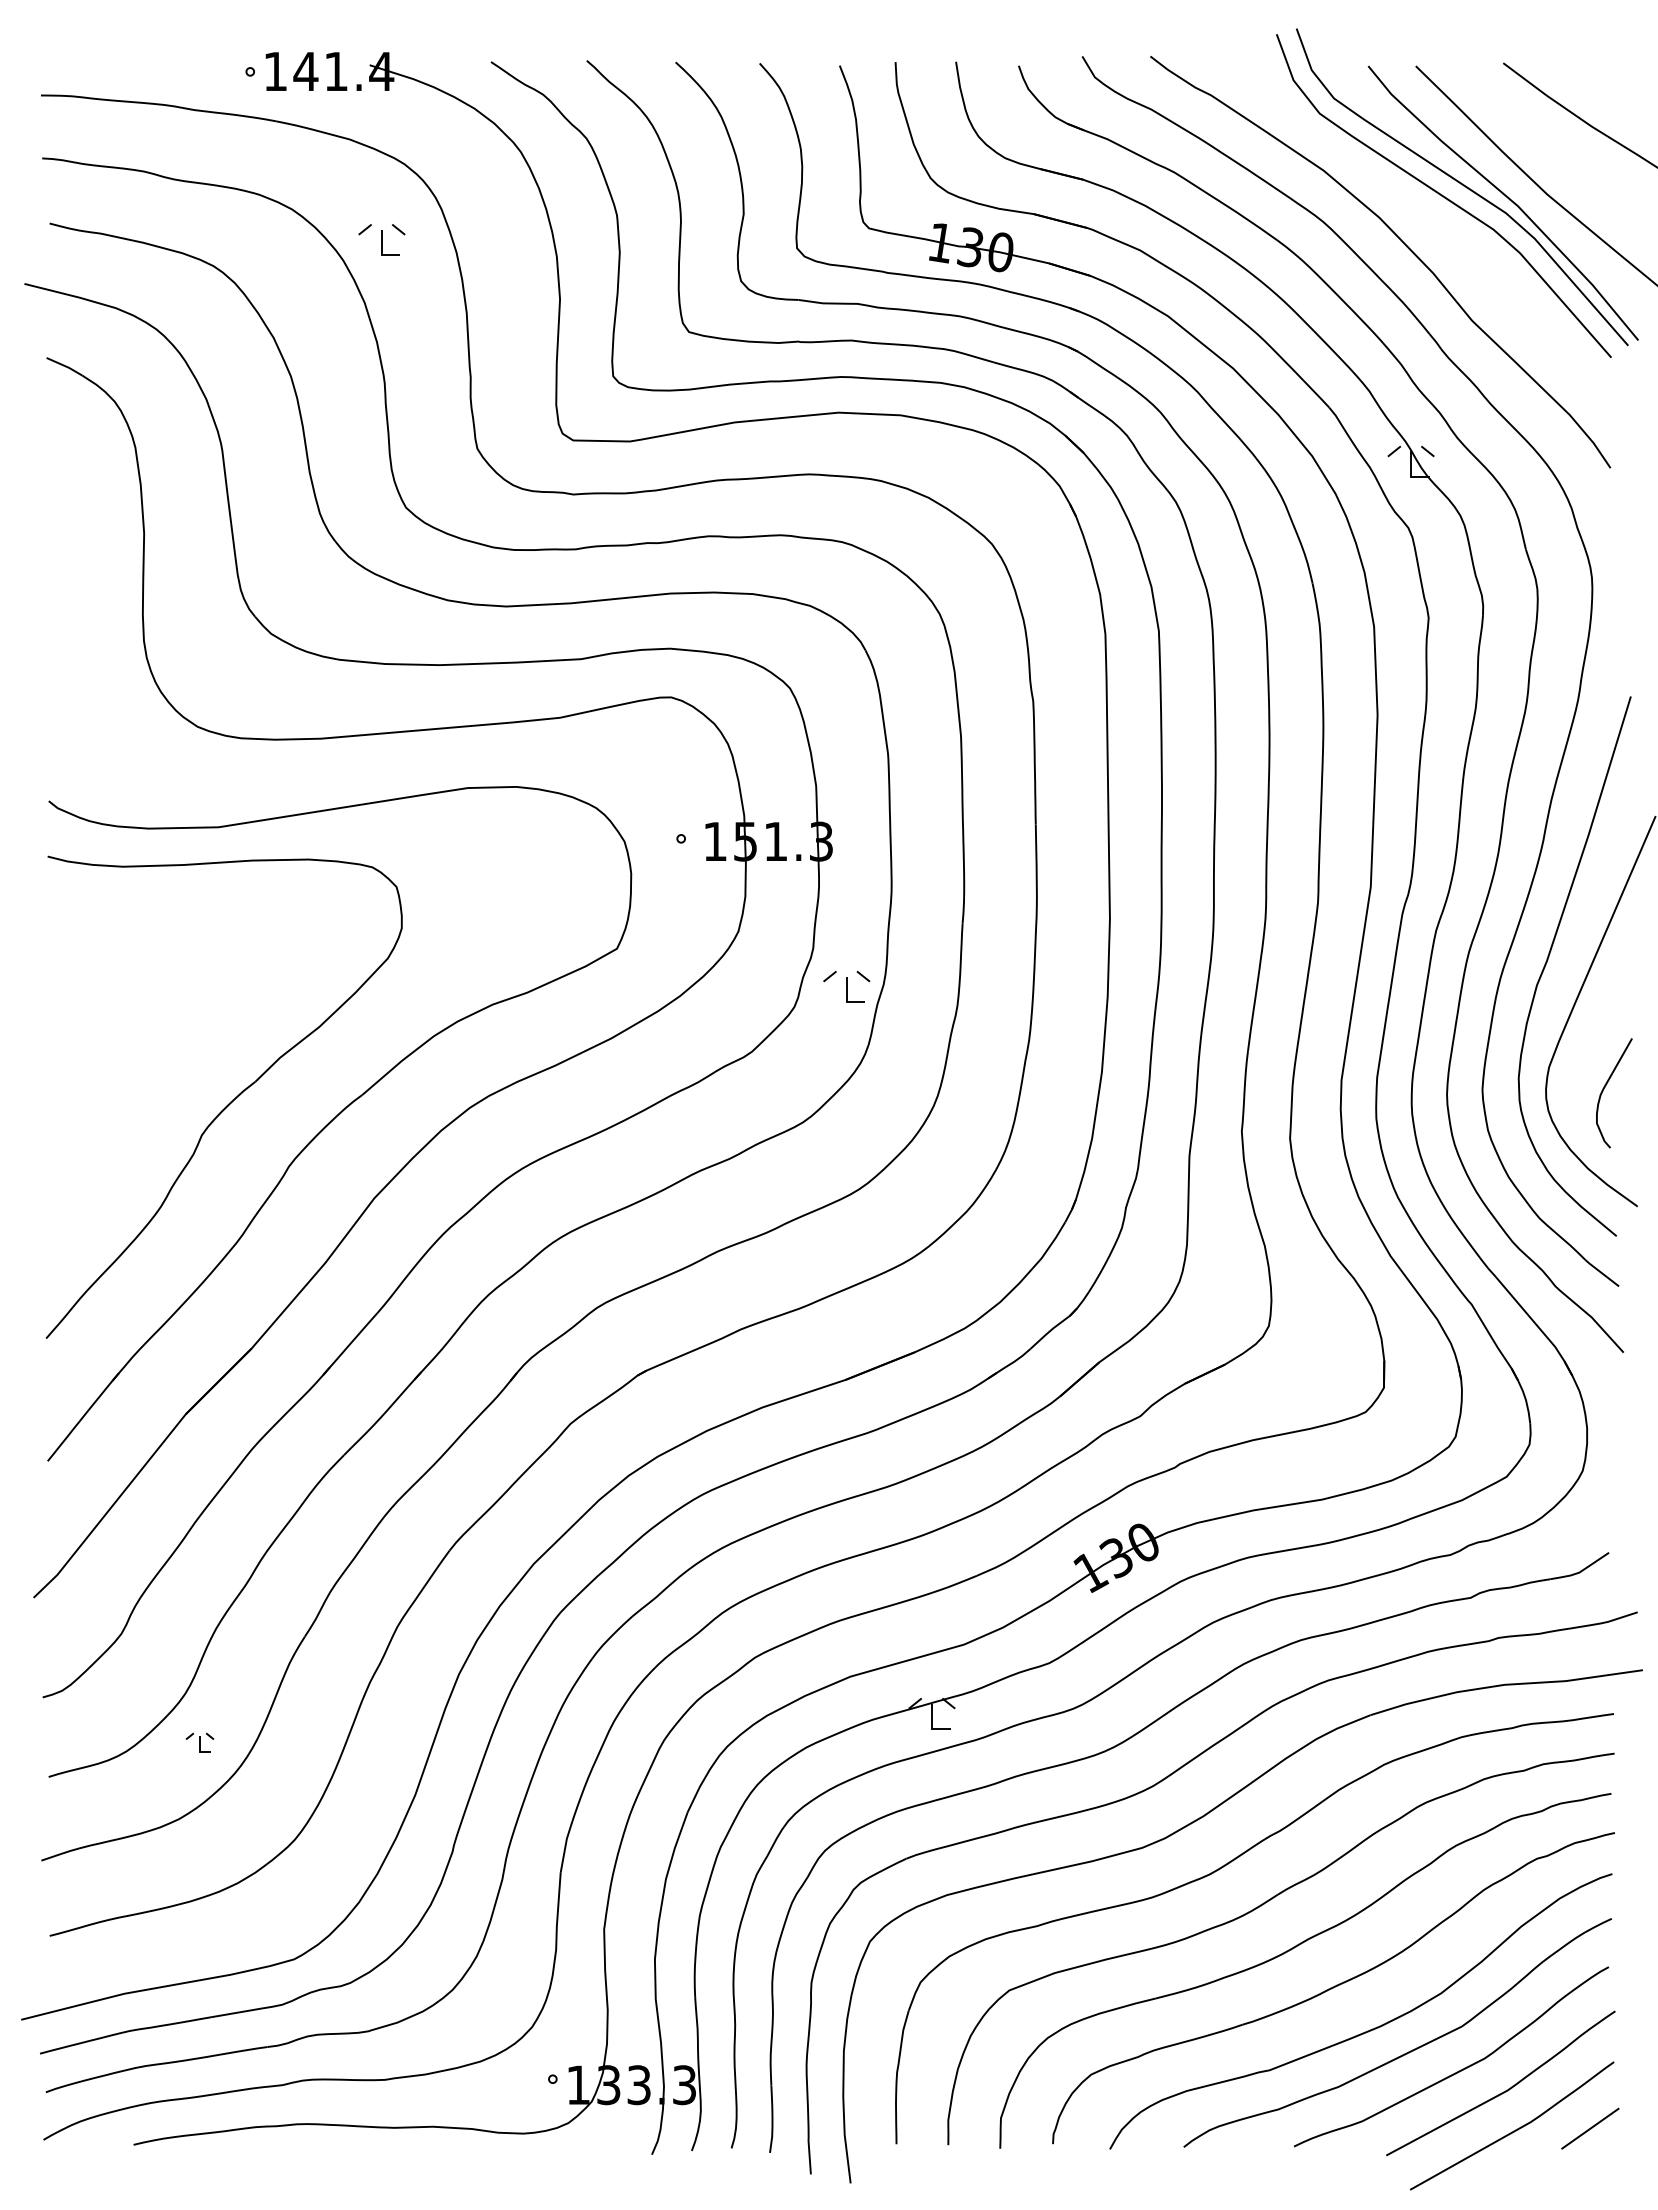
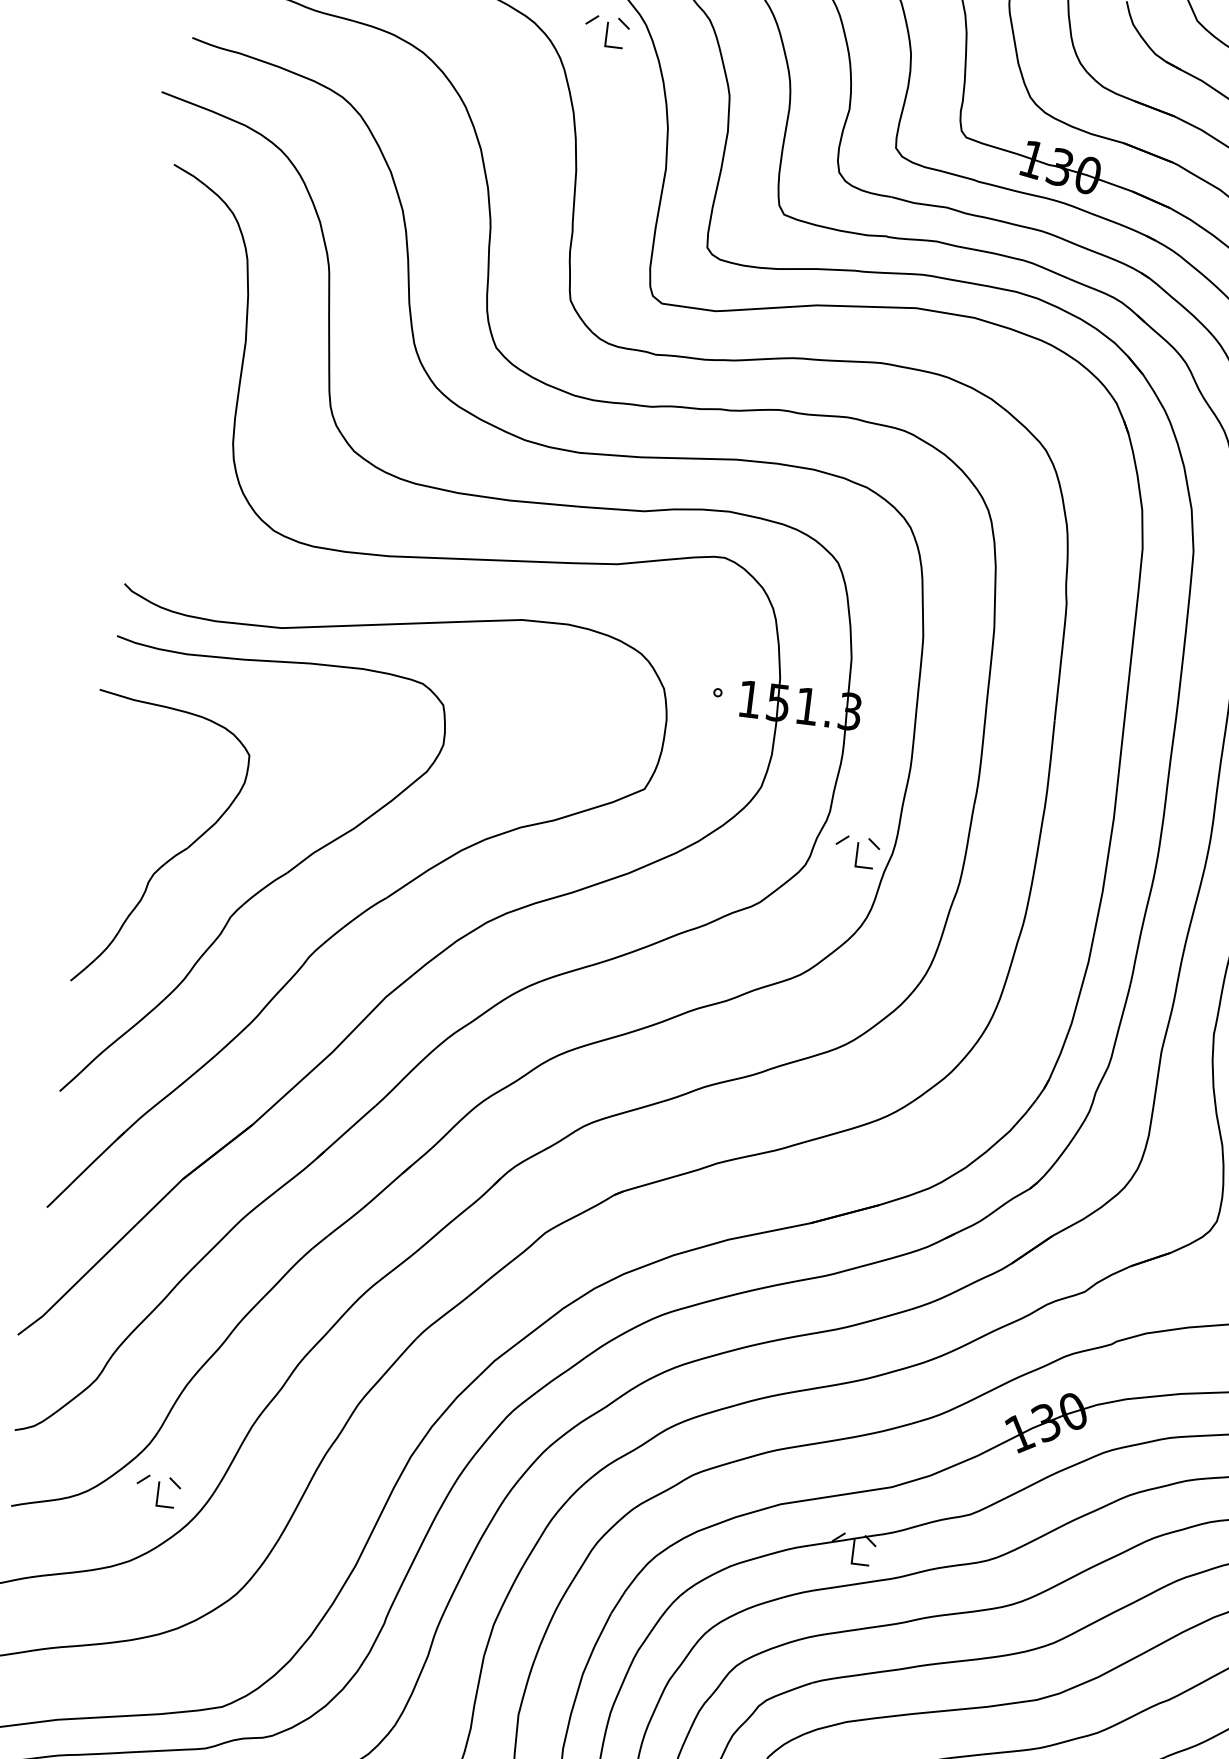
part: (381, 239) -> (606, 31), moved
part: (132, 1080) -> (171, 857), added
part: (199, 1742) -> (157, 1490), size x1.67

